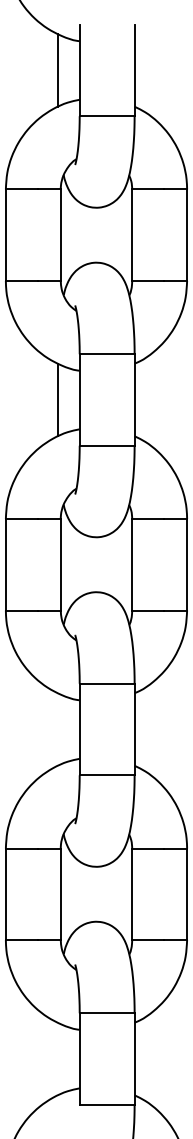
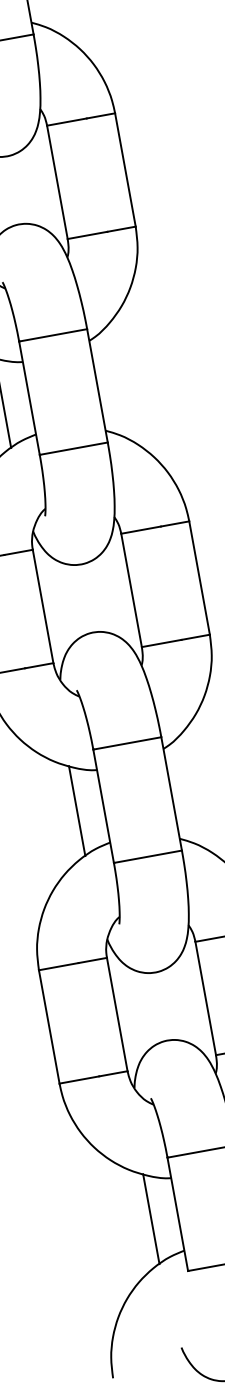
line: (58, 729) -> (77, 811), added
line: (58, 1058) -> (151, 1218), added

